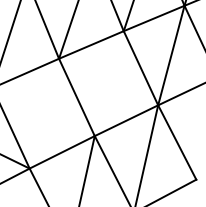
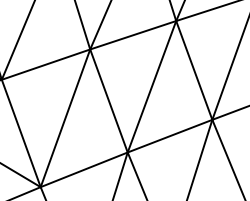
line: (108, 83) -> (150, 86), added
line: (44, 113) -> (65, 118), added

